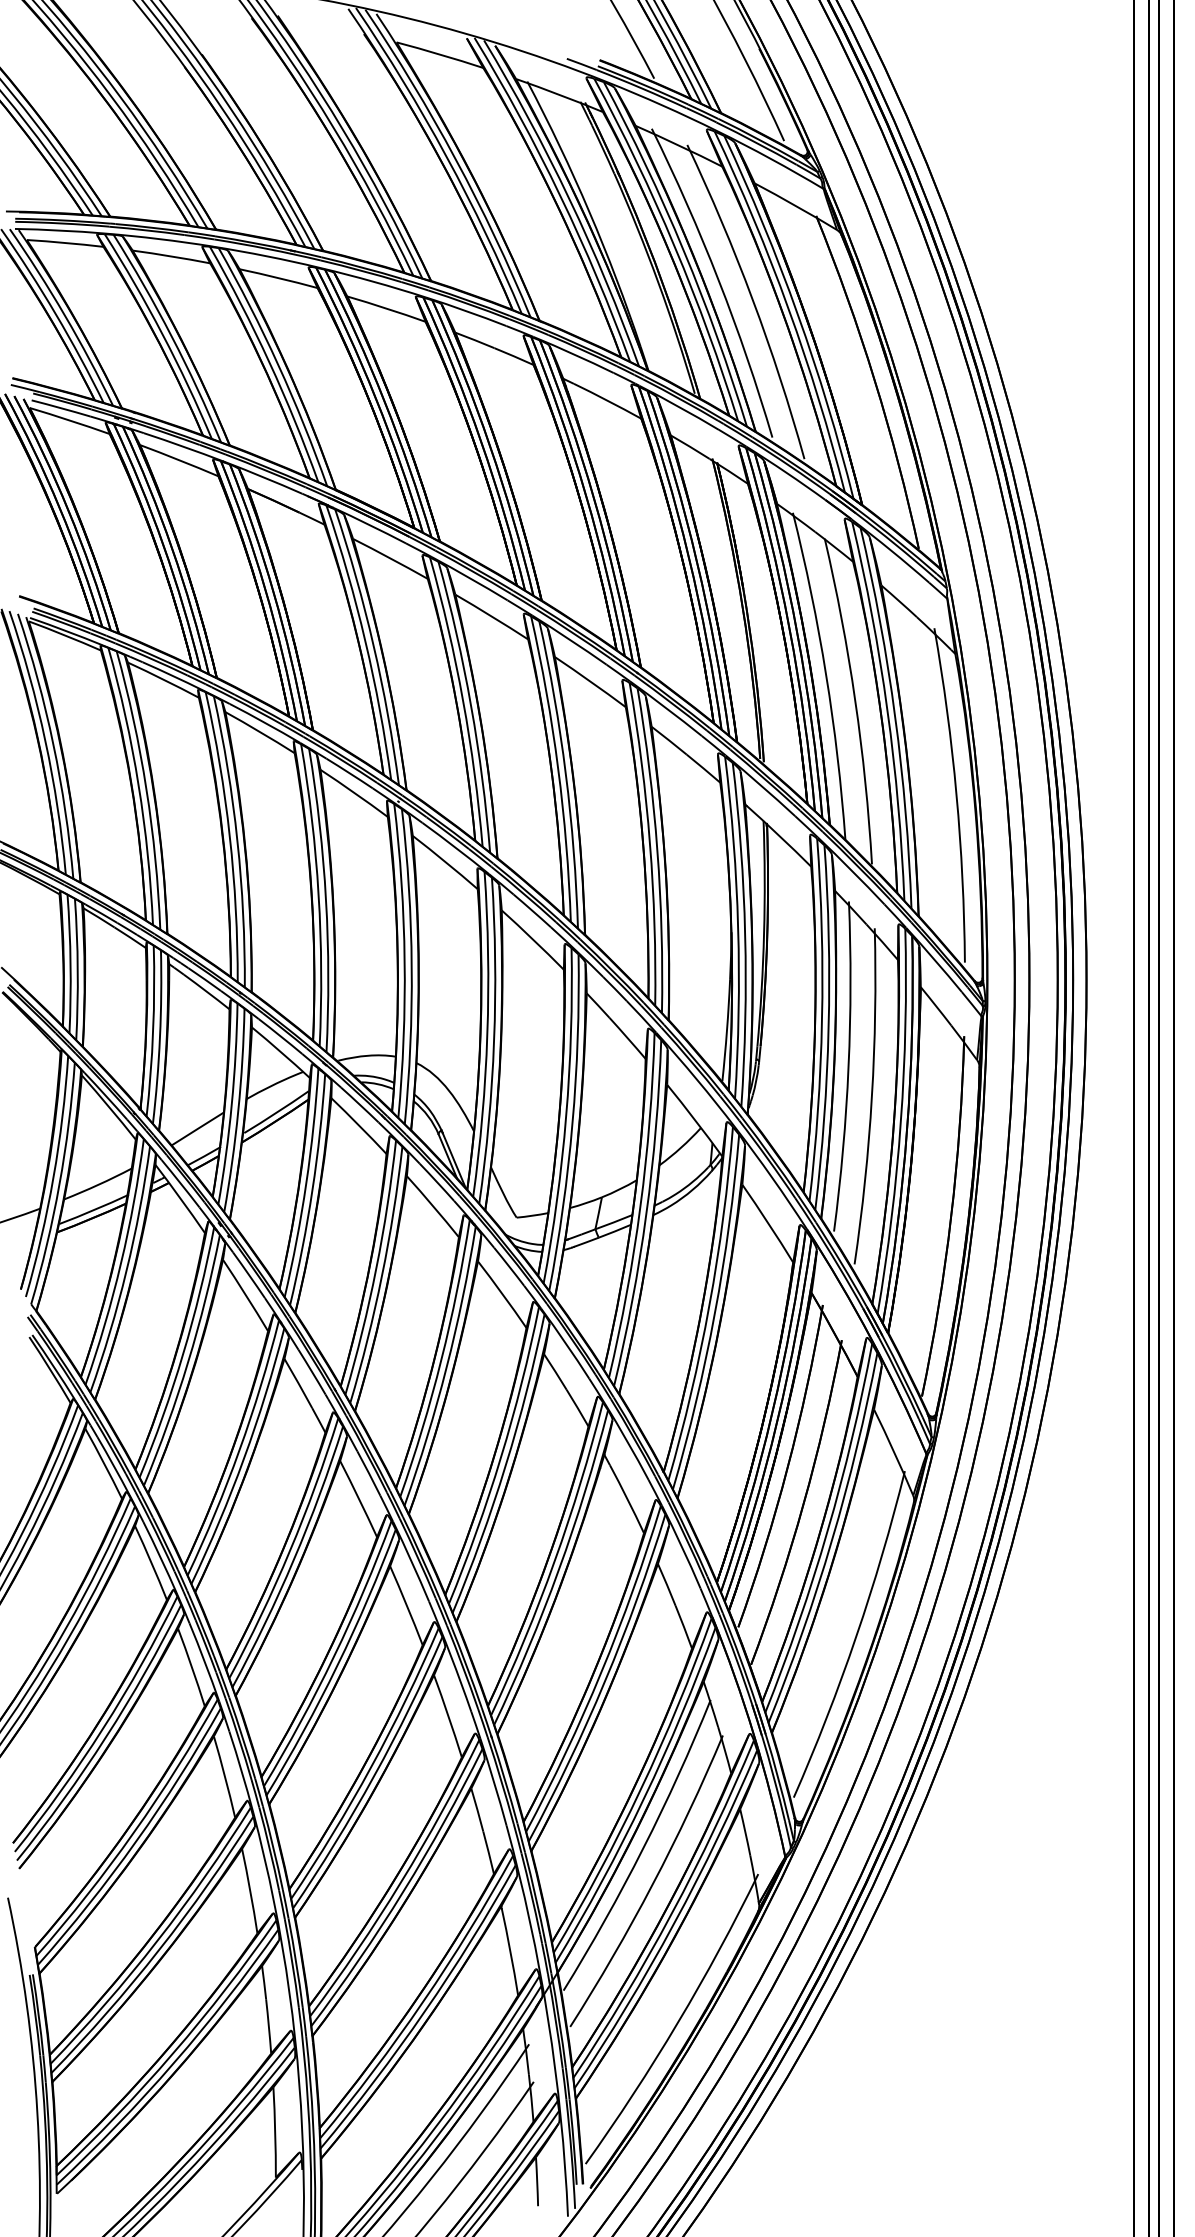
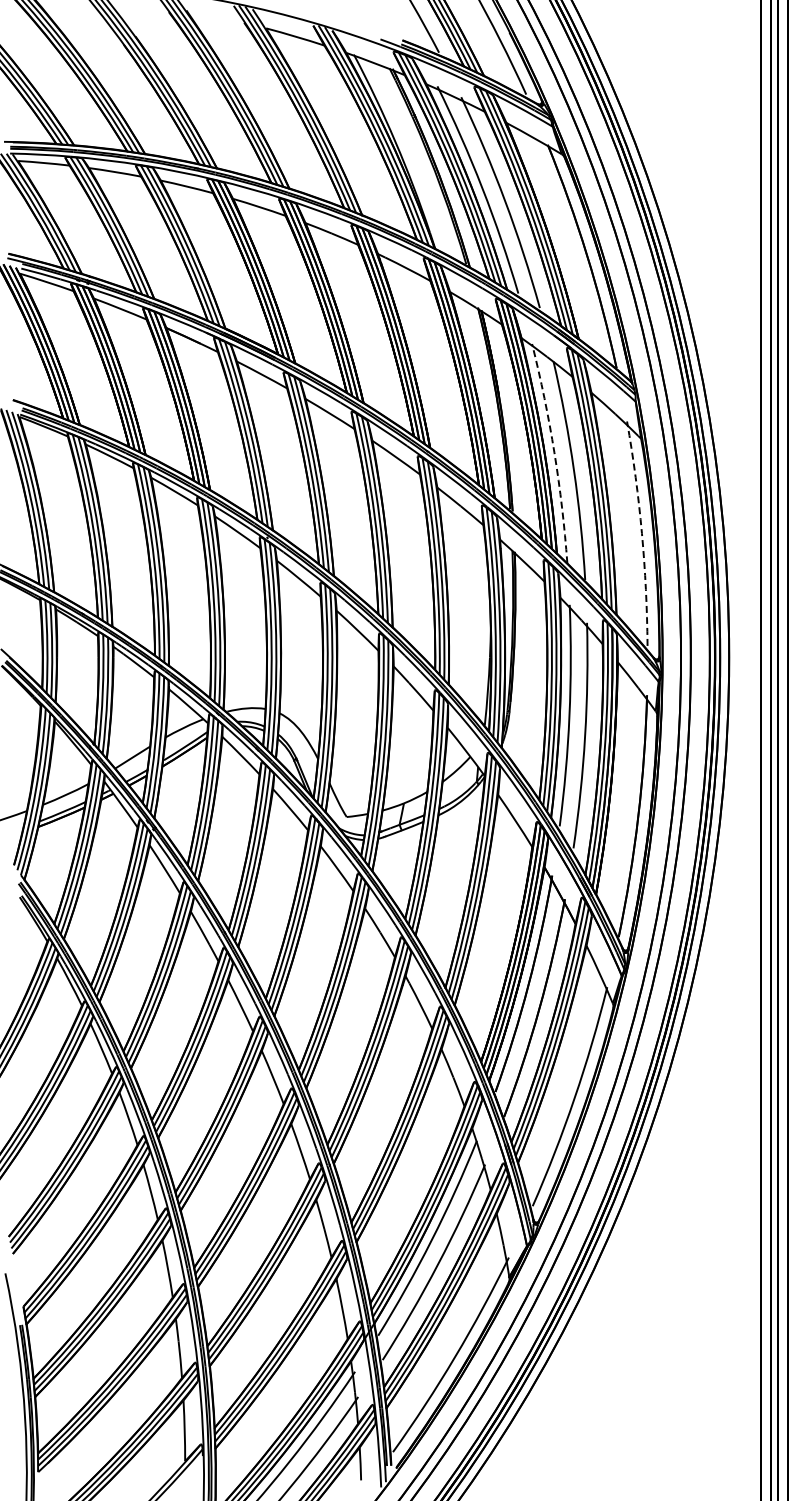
arc: (826, 674) -> (554, 452), solid -> dashed
arc: (955, 795) -> (641, 533), solid -> dashed

